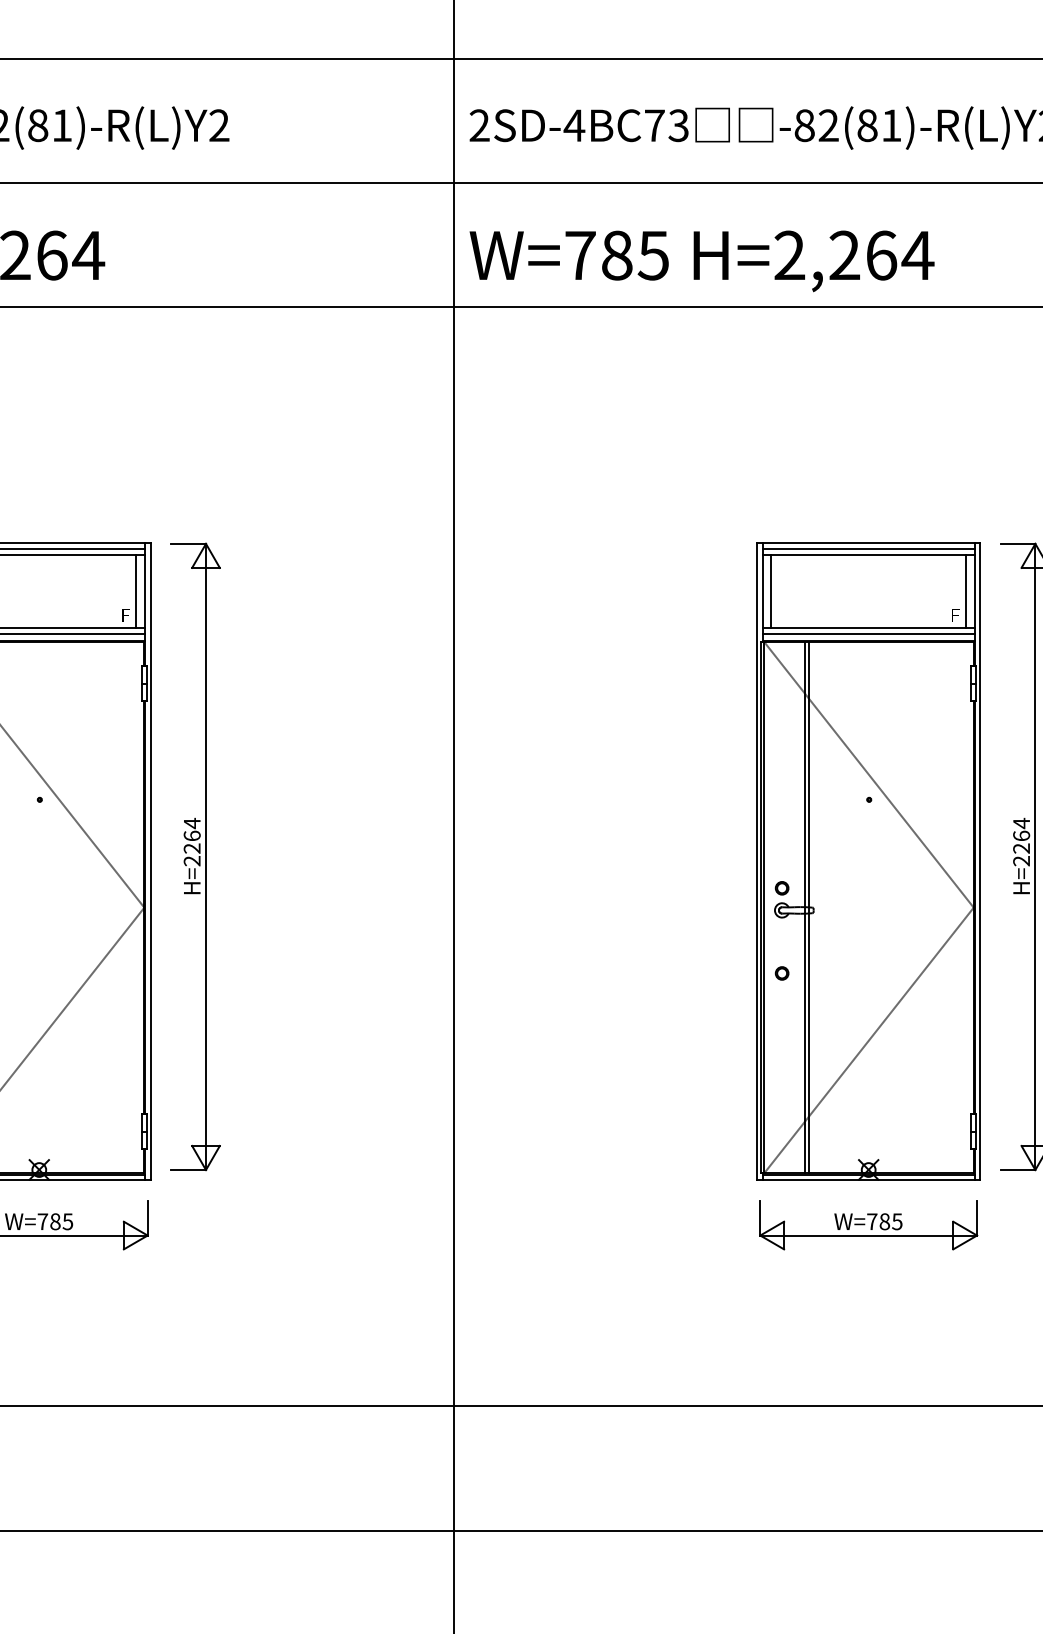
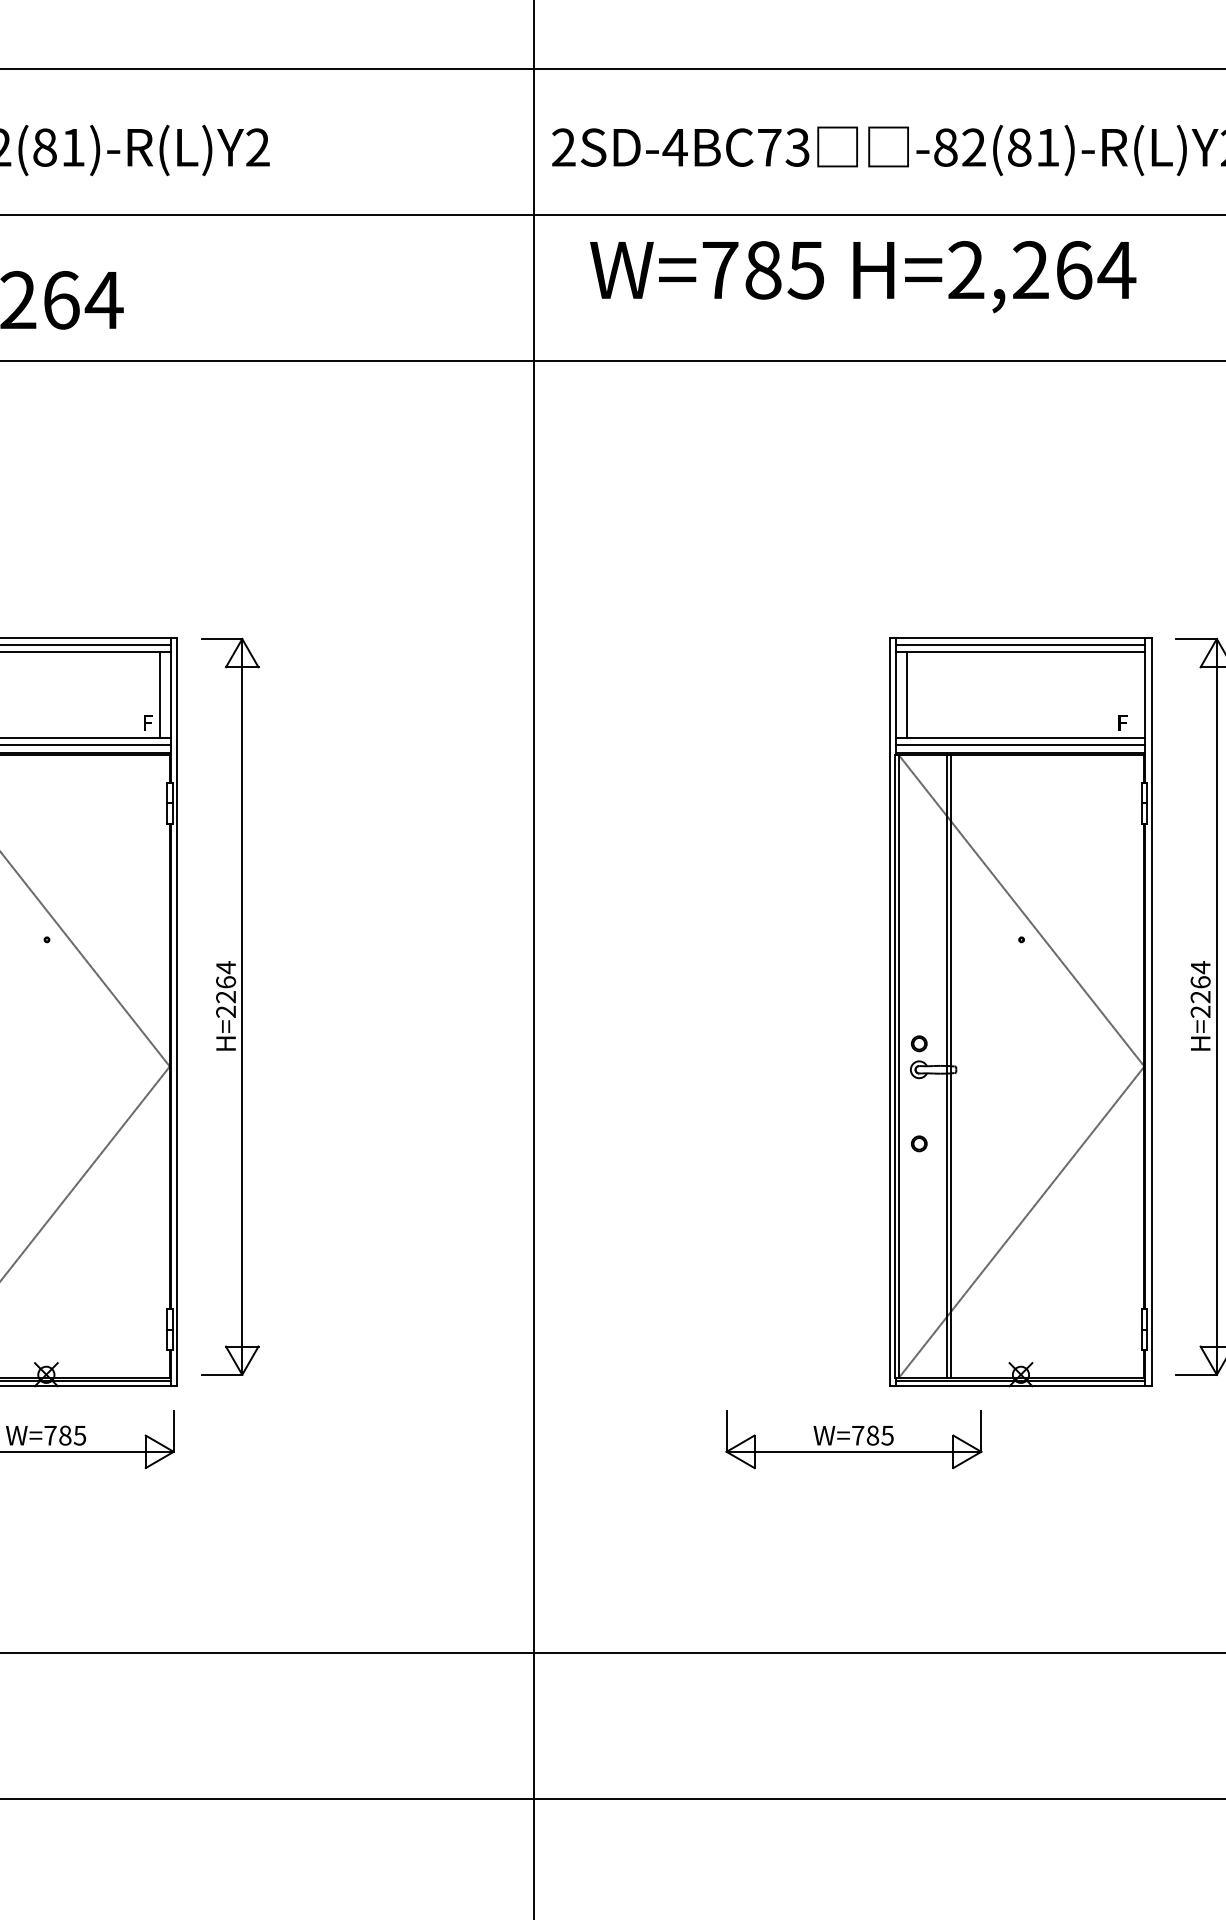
text: (702, 261) -> (863, 277), moved
line: (966, 591) -> (1135, 695), removed
part: (868, 1225) -> (853, 1439), moved

